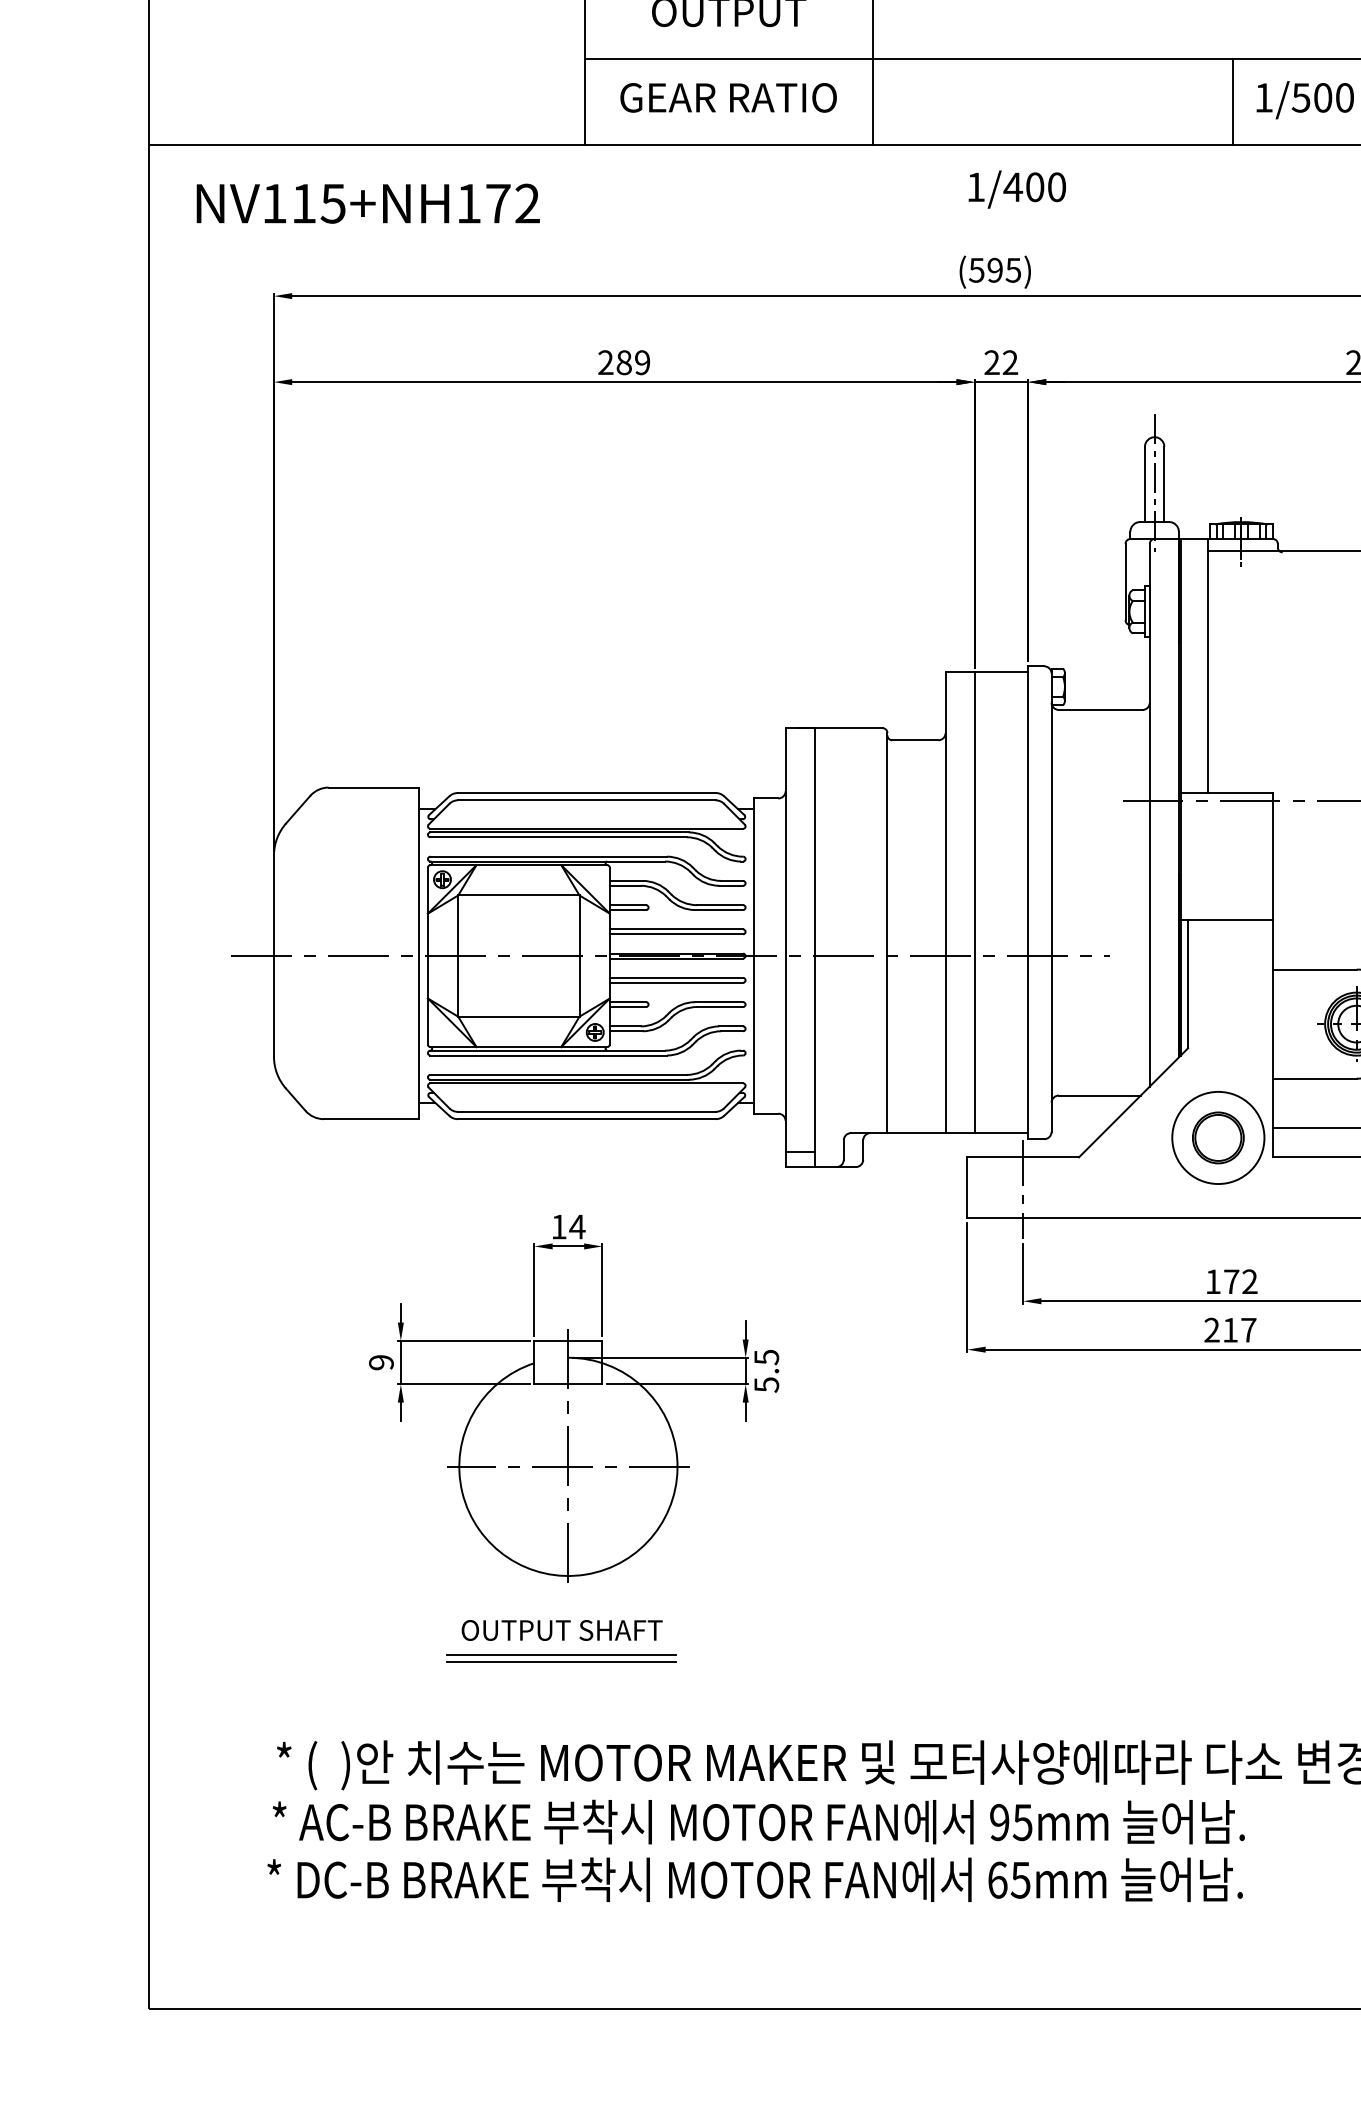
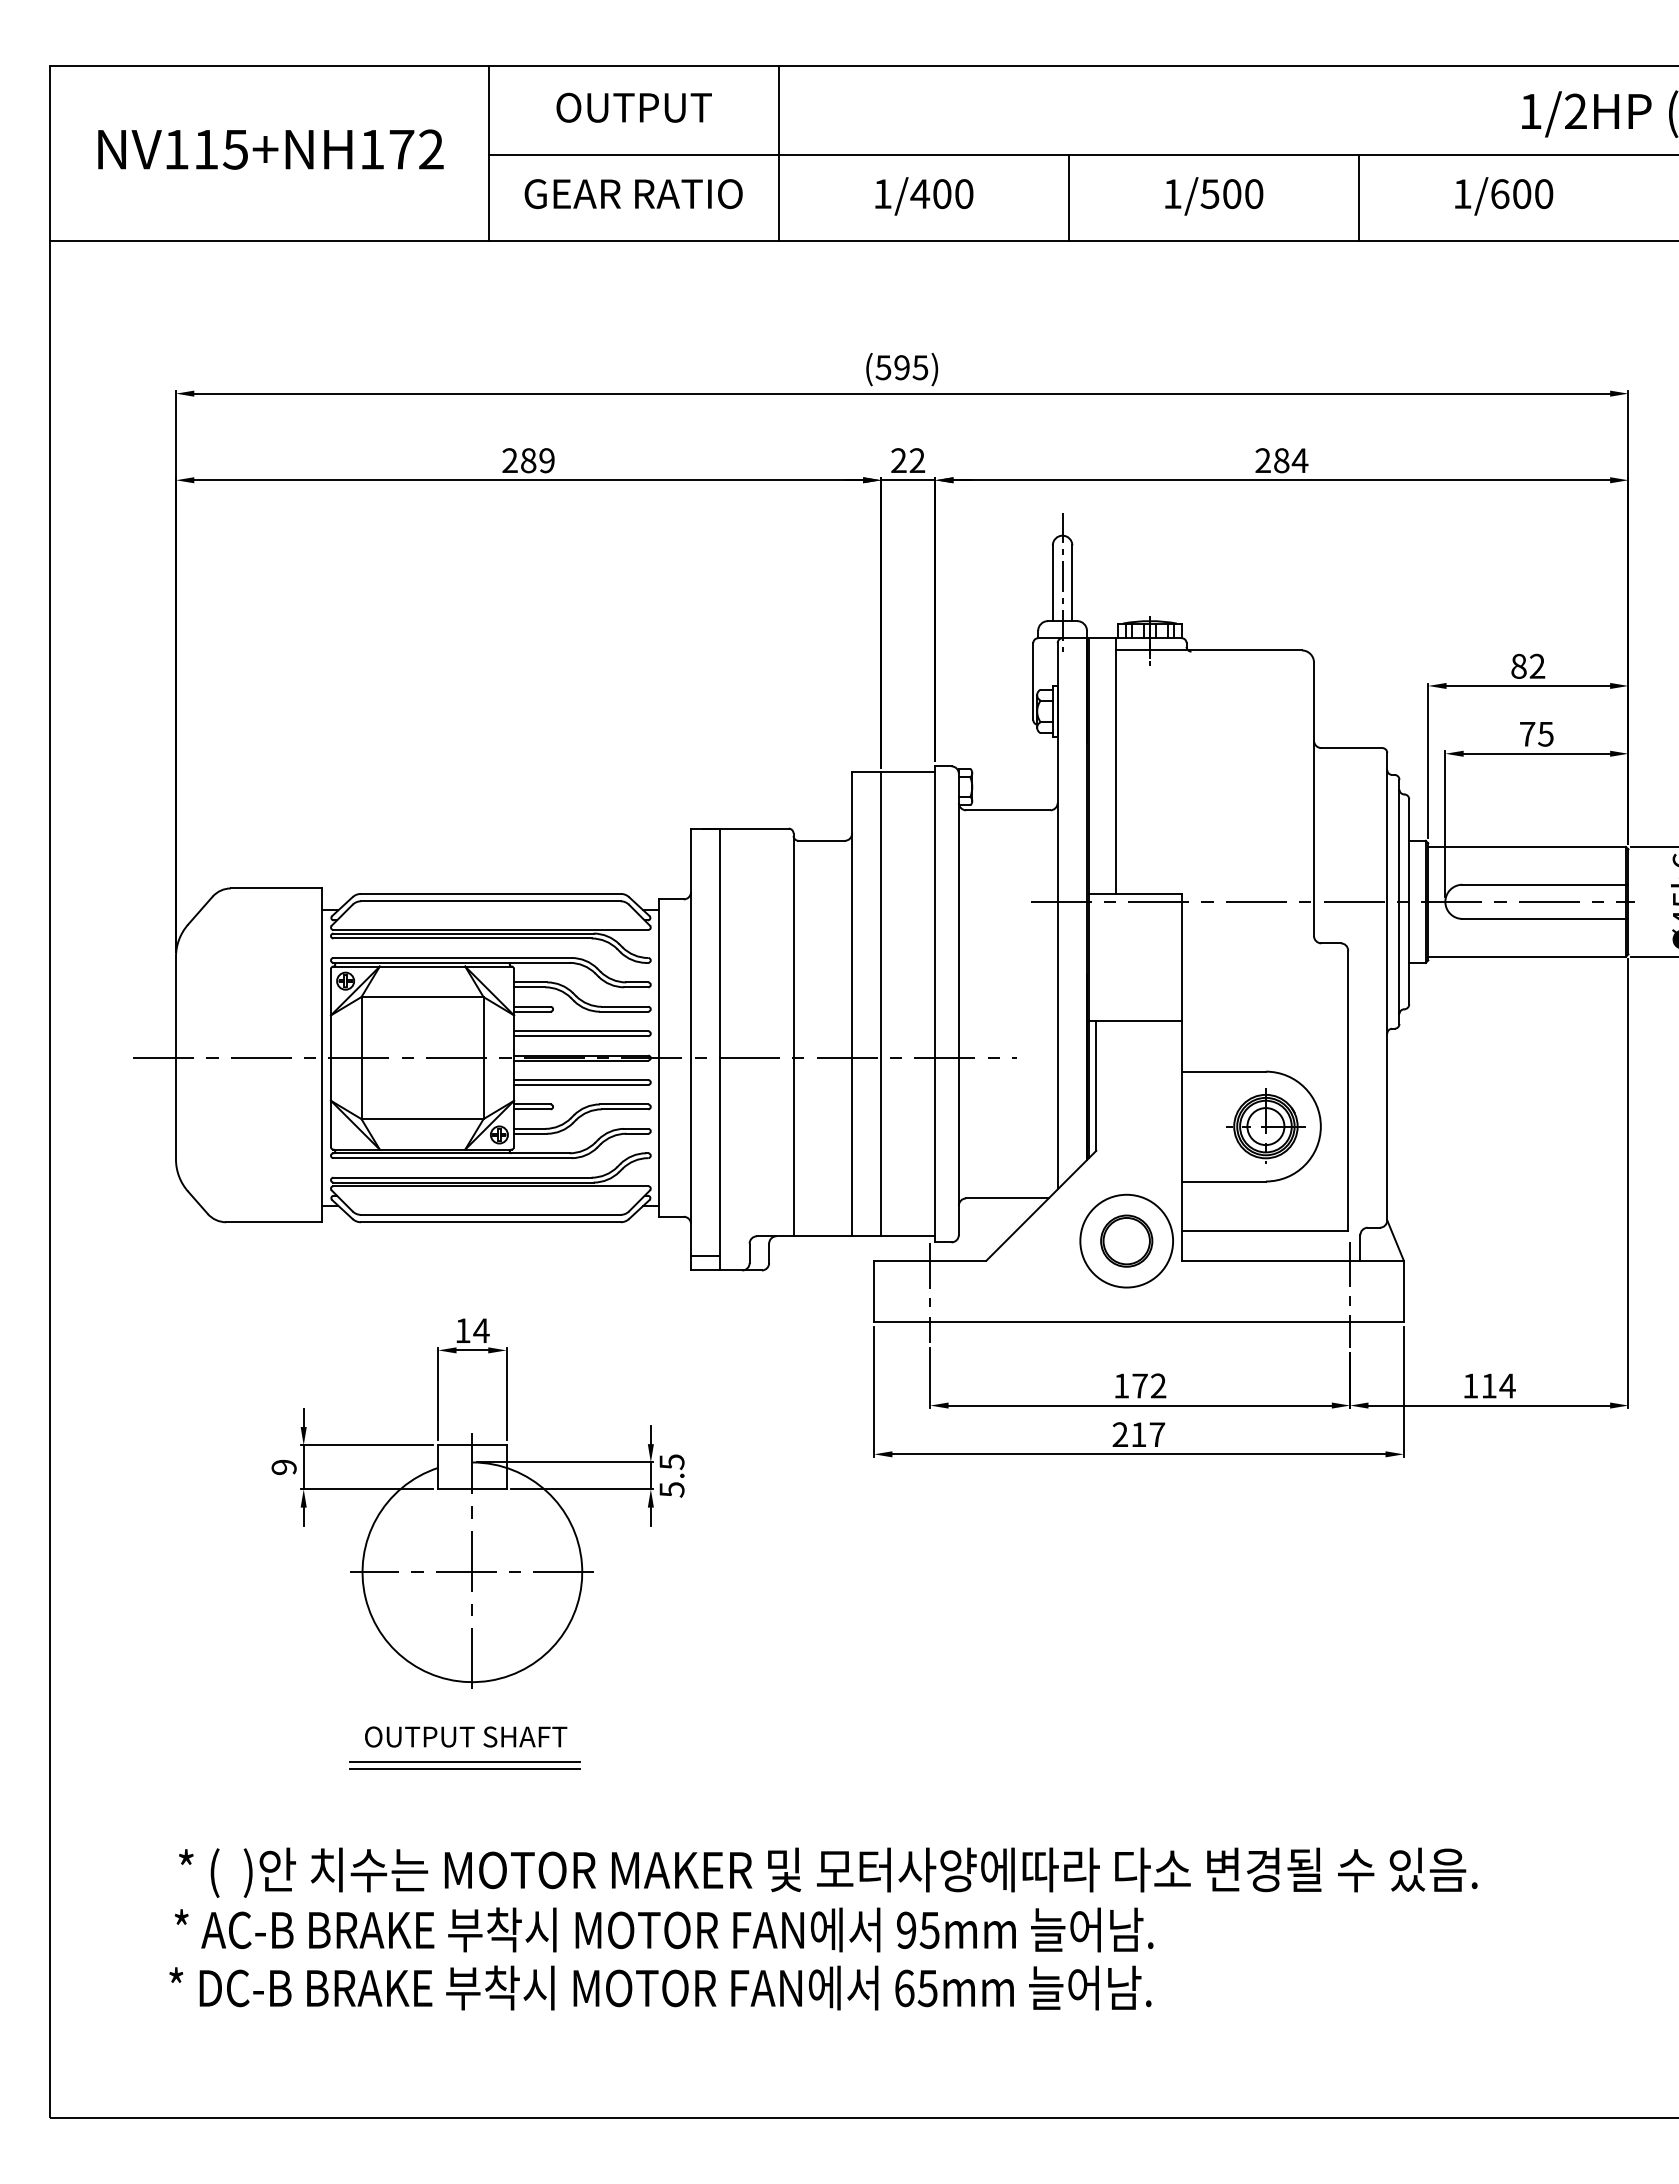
line: (1233, 101) -> (1068, 197), moved
text: (1017, 189) -> (924, 196), moved
text: (367, 203) -> (270, 149), moved

